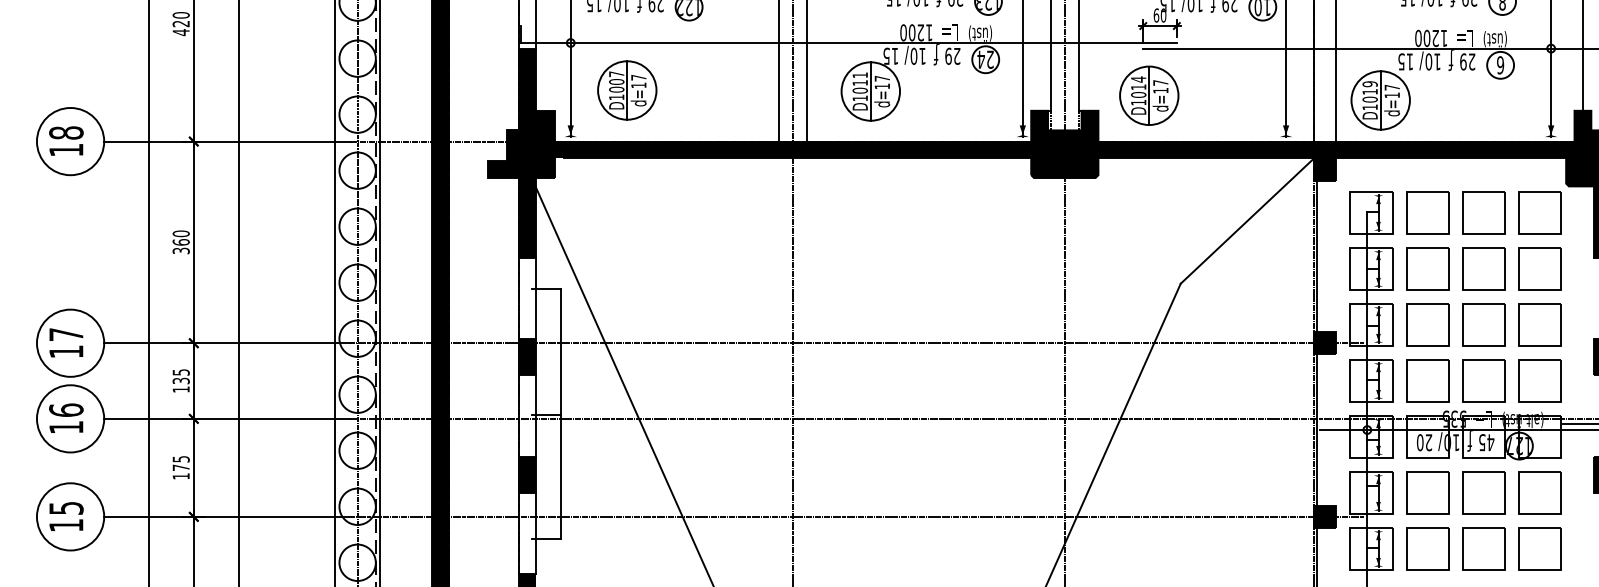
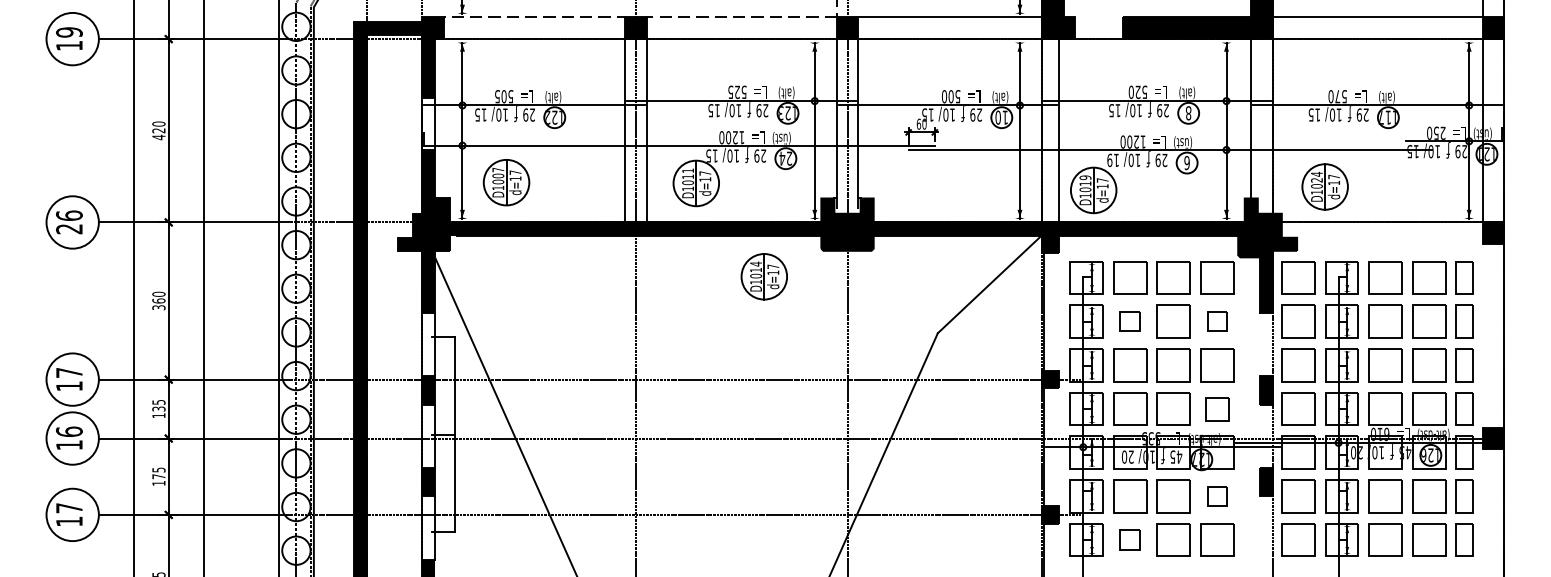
text: (1400, 62) -> (1109, 160), 15 -> 19
part: (1148, 95) -> (763, 276), moved
text: (66, 141) -> (69, 222), 18 -> 26
part: (1427, 268) -> (1130, 321), size x0.6
part: (1539, 268) -> (1217, 321), size x0.6
part: (1539, 380) -> (1217, 408), size x0.7
part: (1539, 493) -> (1217, 496), size x0.6
text: (66, 508) -> (69, 508), 15 -> 17
part: (1427, 548) -> (1130, 539), size x0.6

